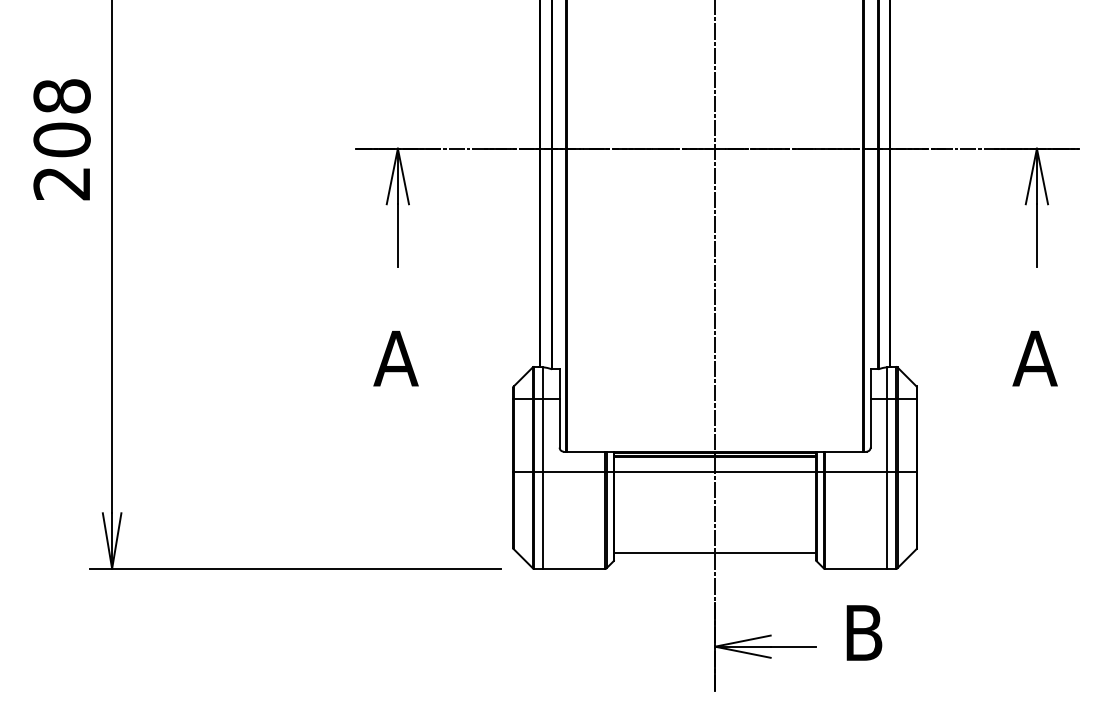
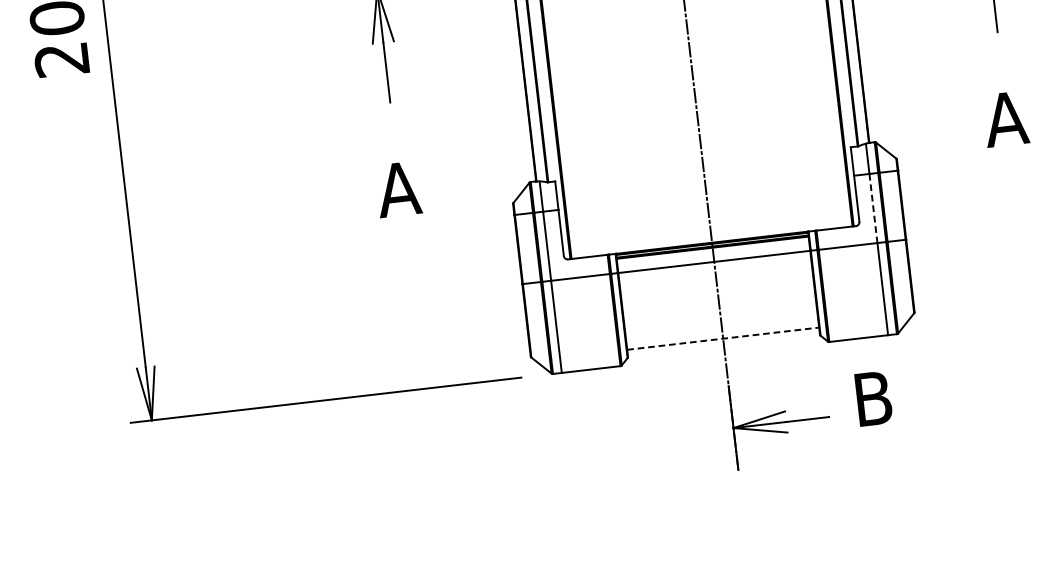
line: (886, 435) -> (873, 208), solid -> dashed
line: (715, 552) -> (723, 338), solid -> dashed

